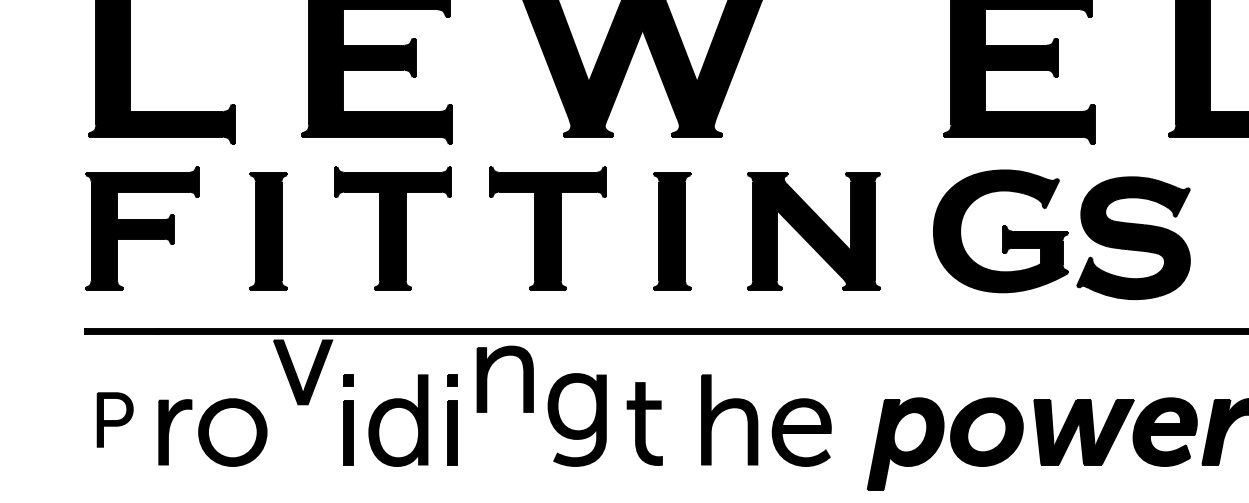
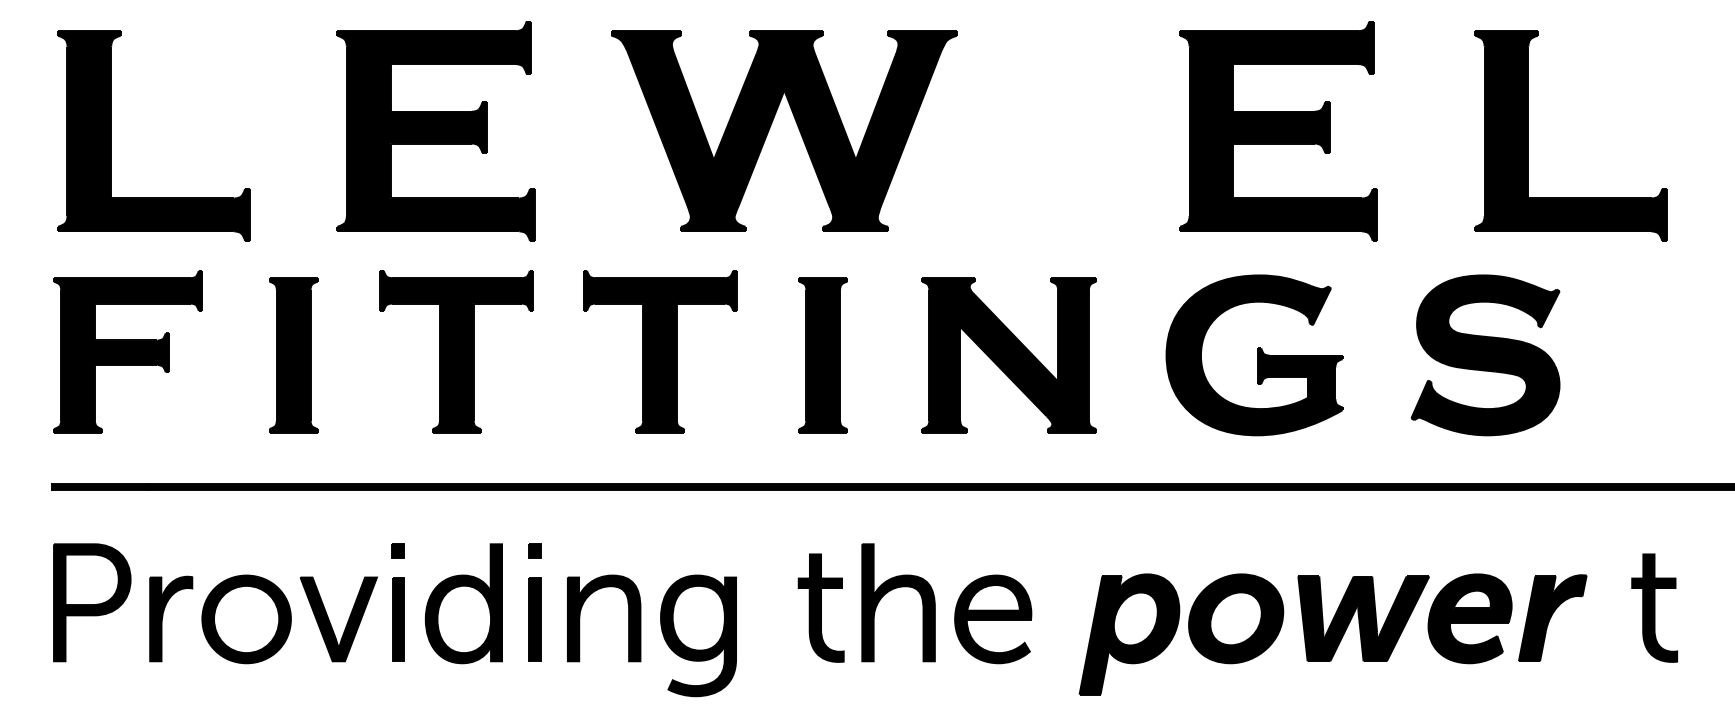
part: (1133, 238) -> (1485, 355), moved
part: (296, 373) -> (330, 621), moved
part: (487, 379) -> (580, 618), moved
part: (115, 419) -> (92, 602), size x1.67
part: (577, 419) -> (698, 635), moved
part: (644, 423) -> (820, 607), moved

